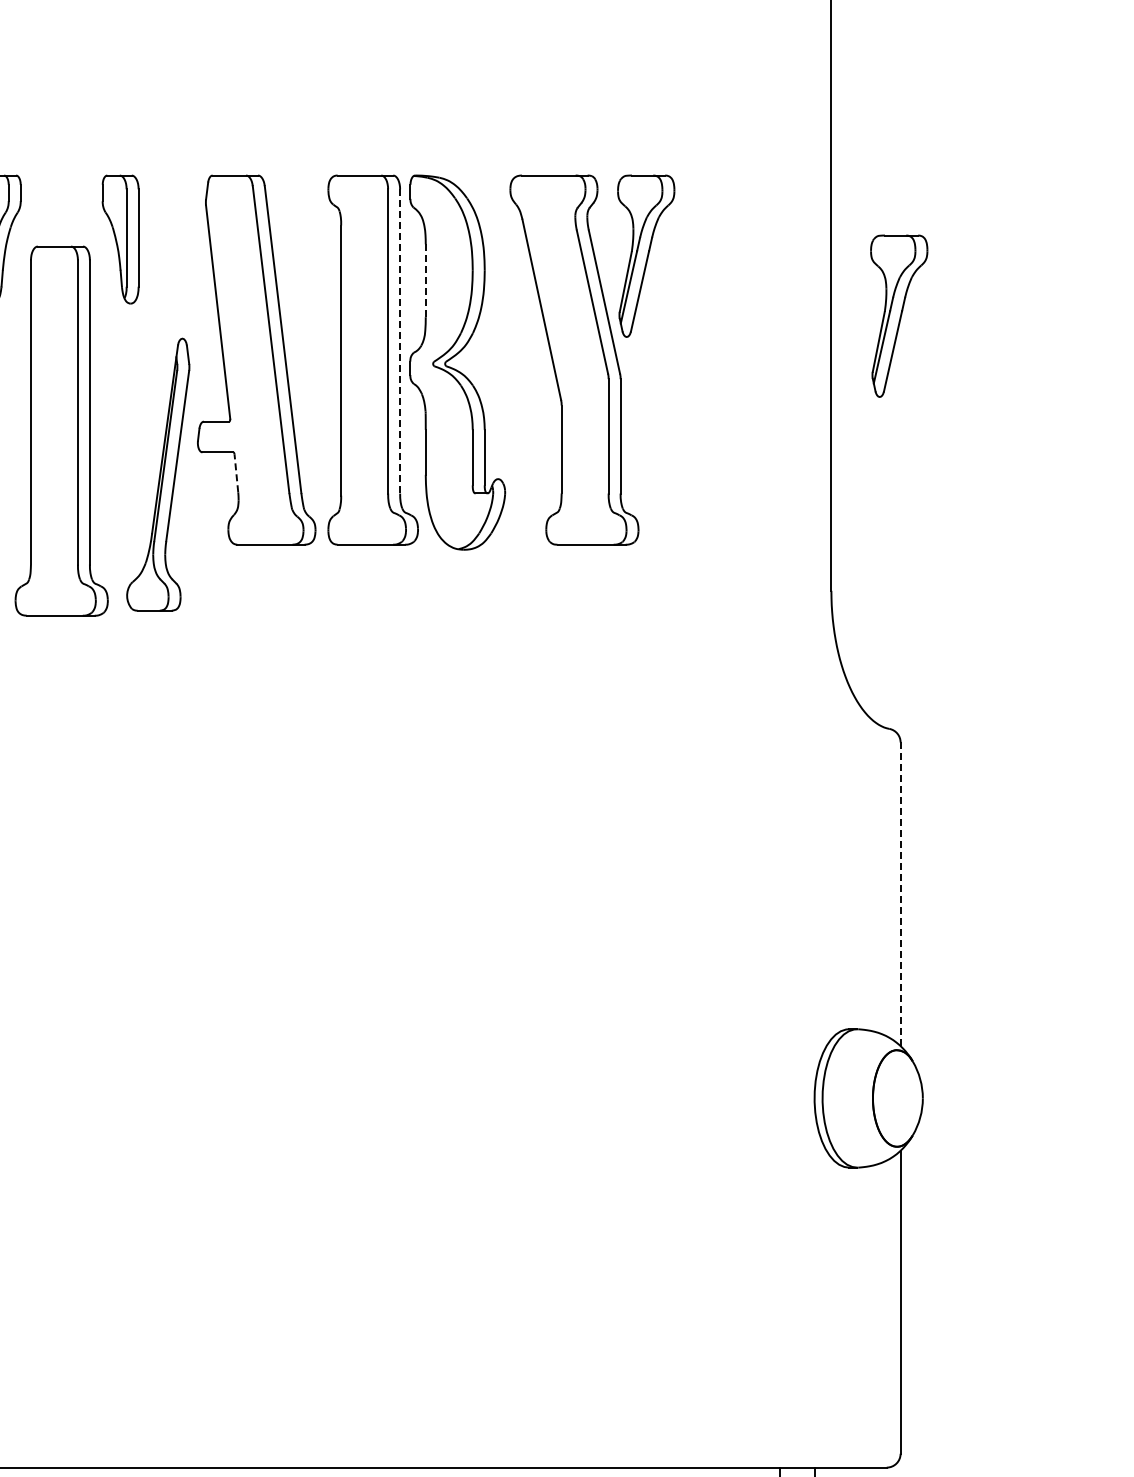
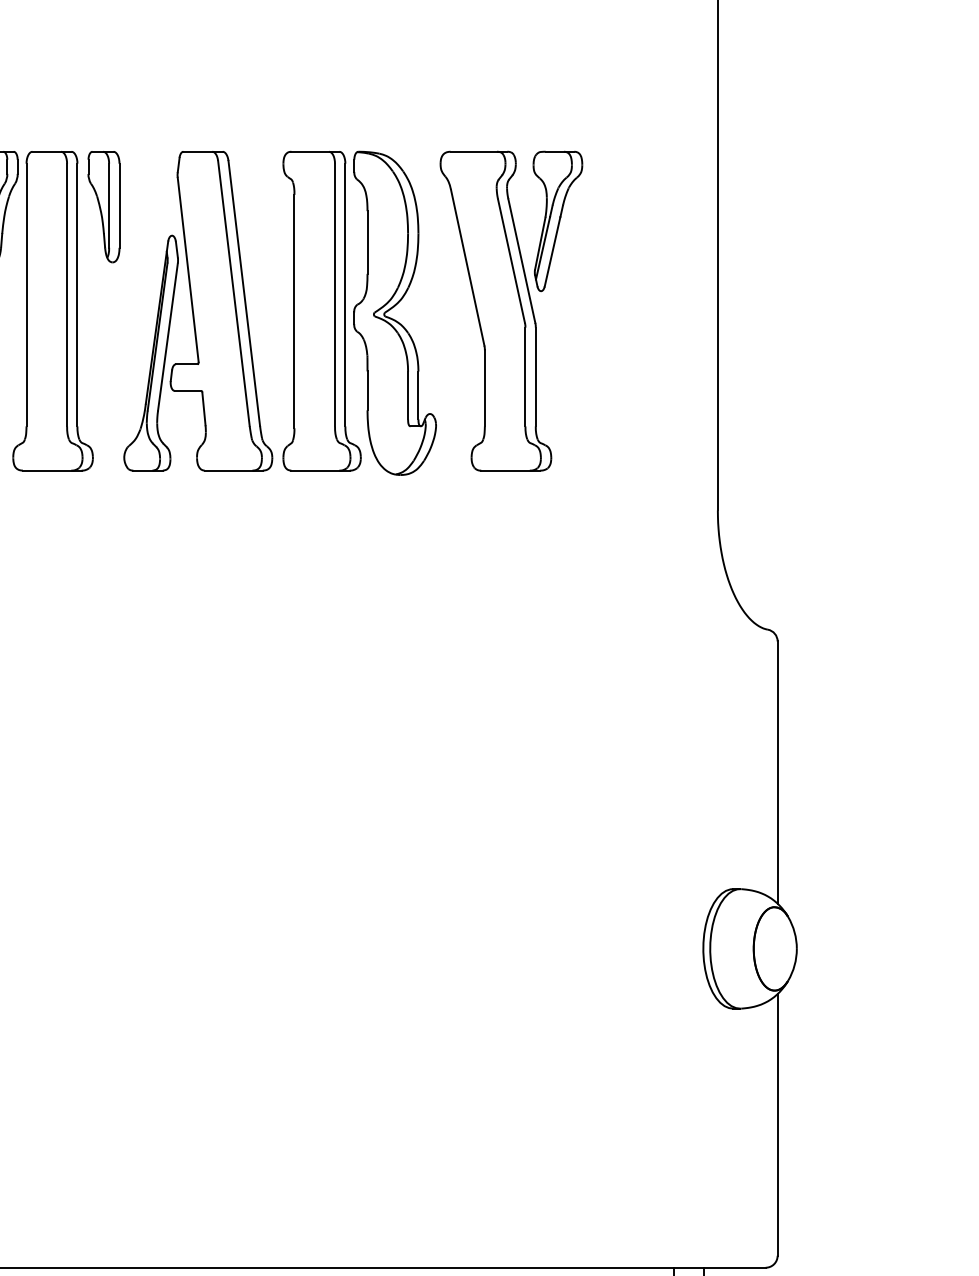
line: (425, 280) -> (367, 242), dashed -> solid
part: (899, 315) -> (776, 272), removed
line: (400, 341) -> (345, 295), dashed -> solid
part: (61, 430) -> (52, 310), moved
line: (236, 472) -> (204, 408), dashed -> solid
part: (158, 474) -> (151, 352), moved
line: (900, 894) -> (777, 772), dashed -> solid

